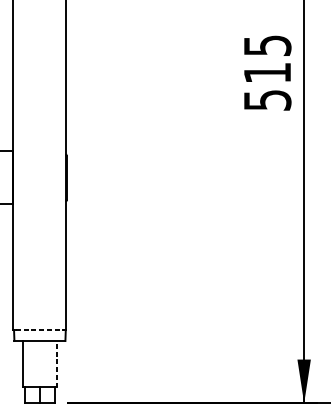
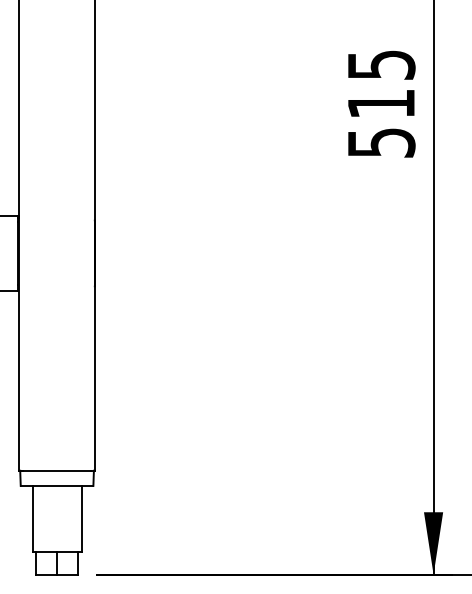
line: (40, 330) -> (57, 470), dashed -> solid
line: (57, 363) -> (81, 518), dashed -> solid

